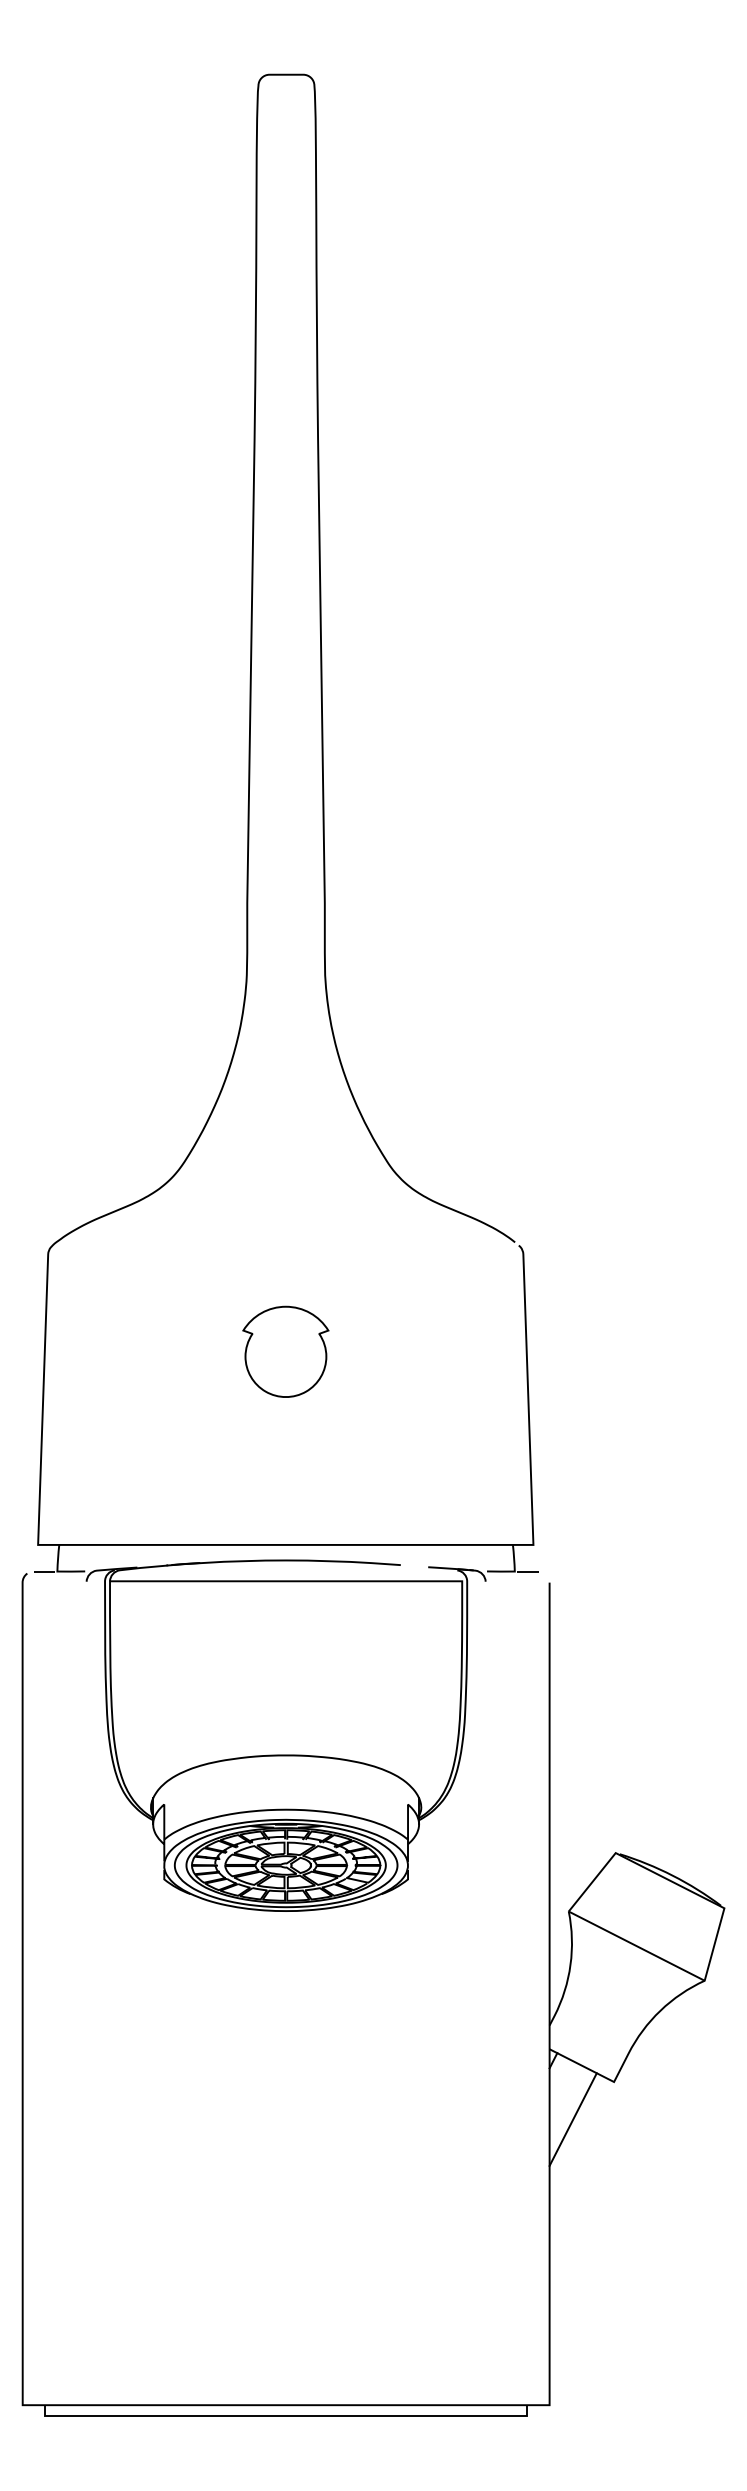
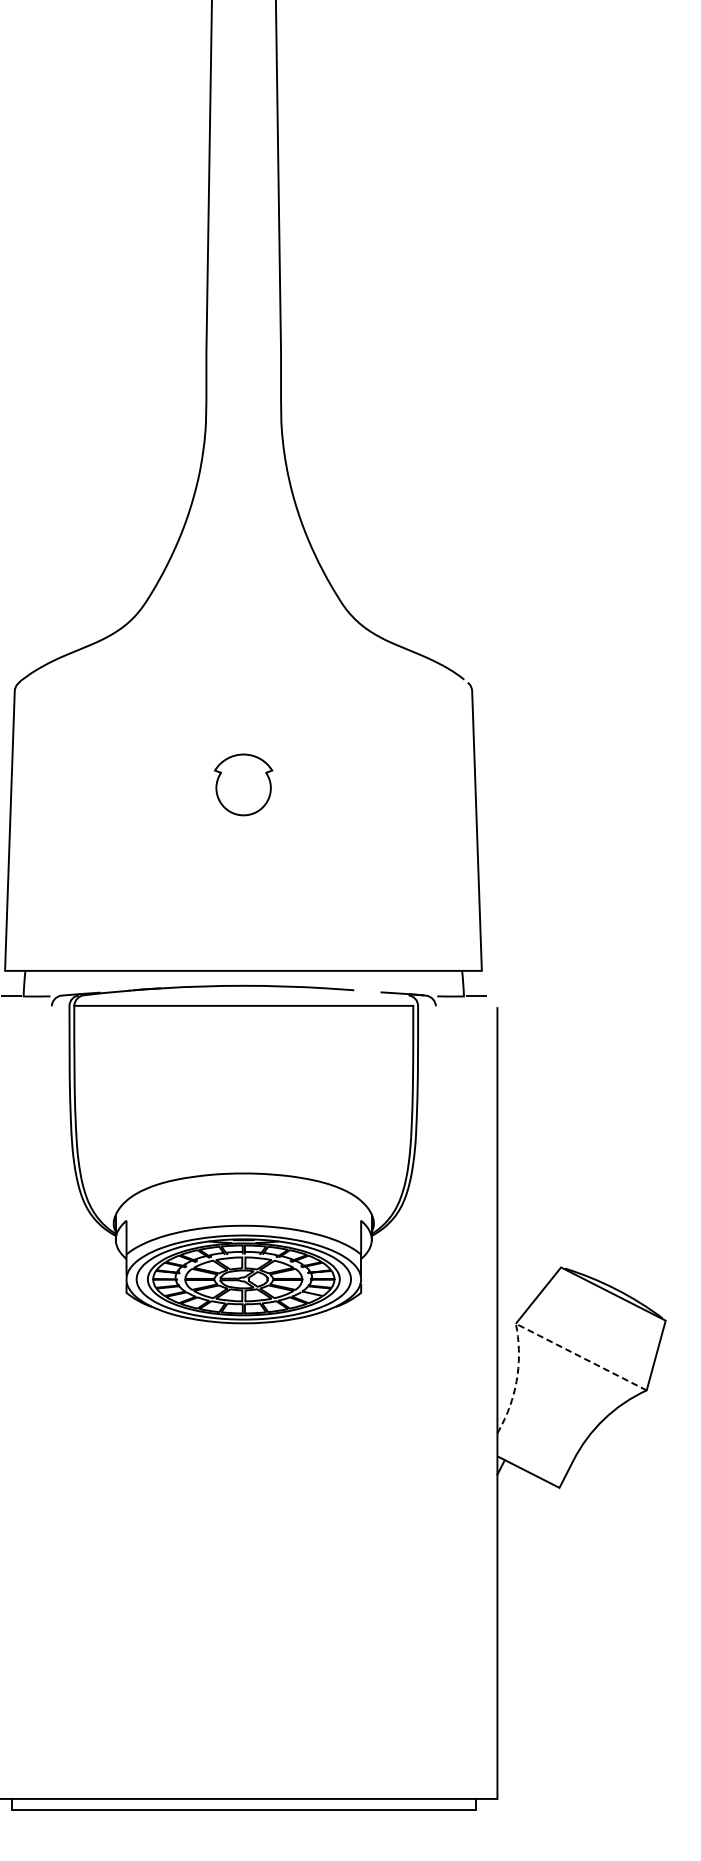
part: (285, 1351) -> (243, 784), size x0.7
line: (578, 1916) -> (525, 1328), solid -> dashed
line: (572, 2119) -> (519, 1523), removed

